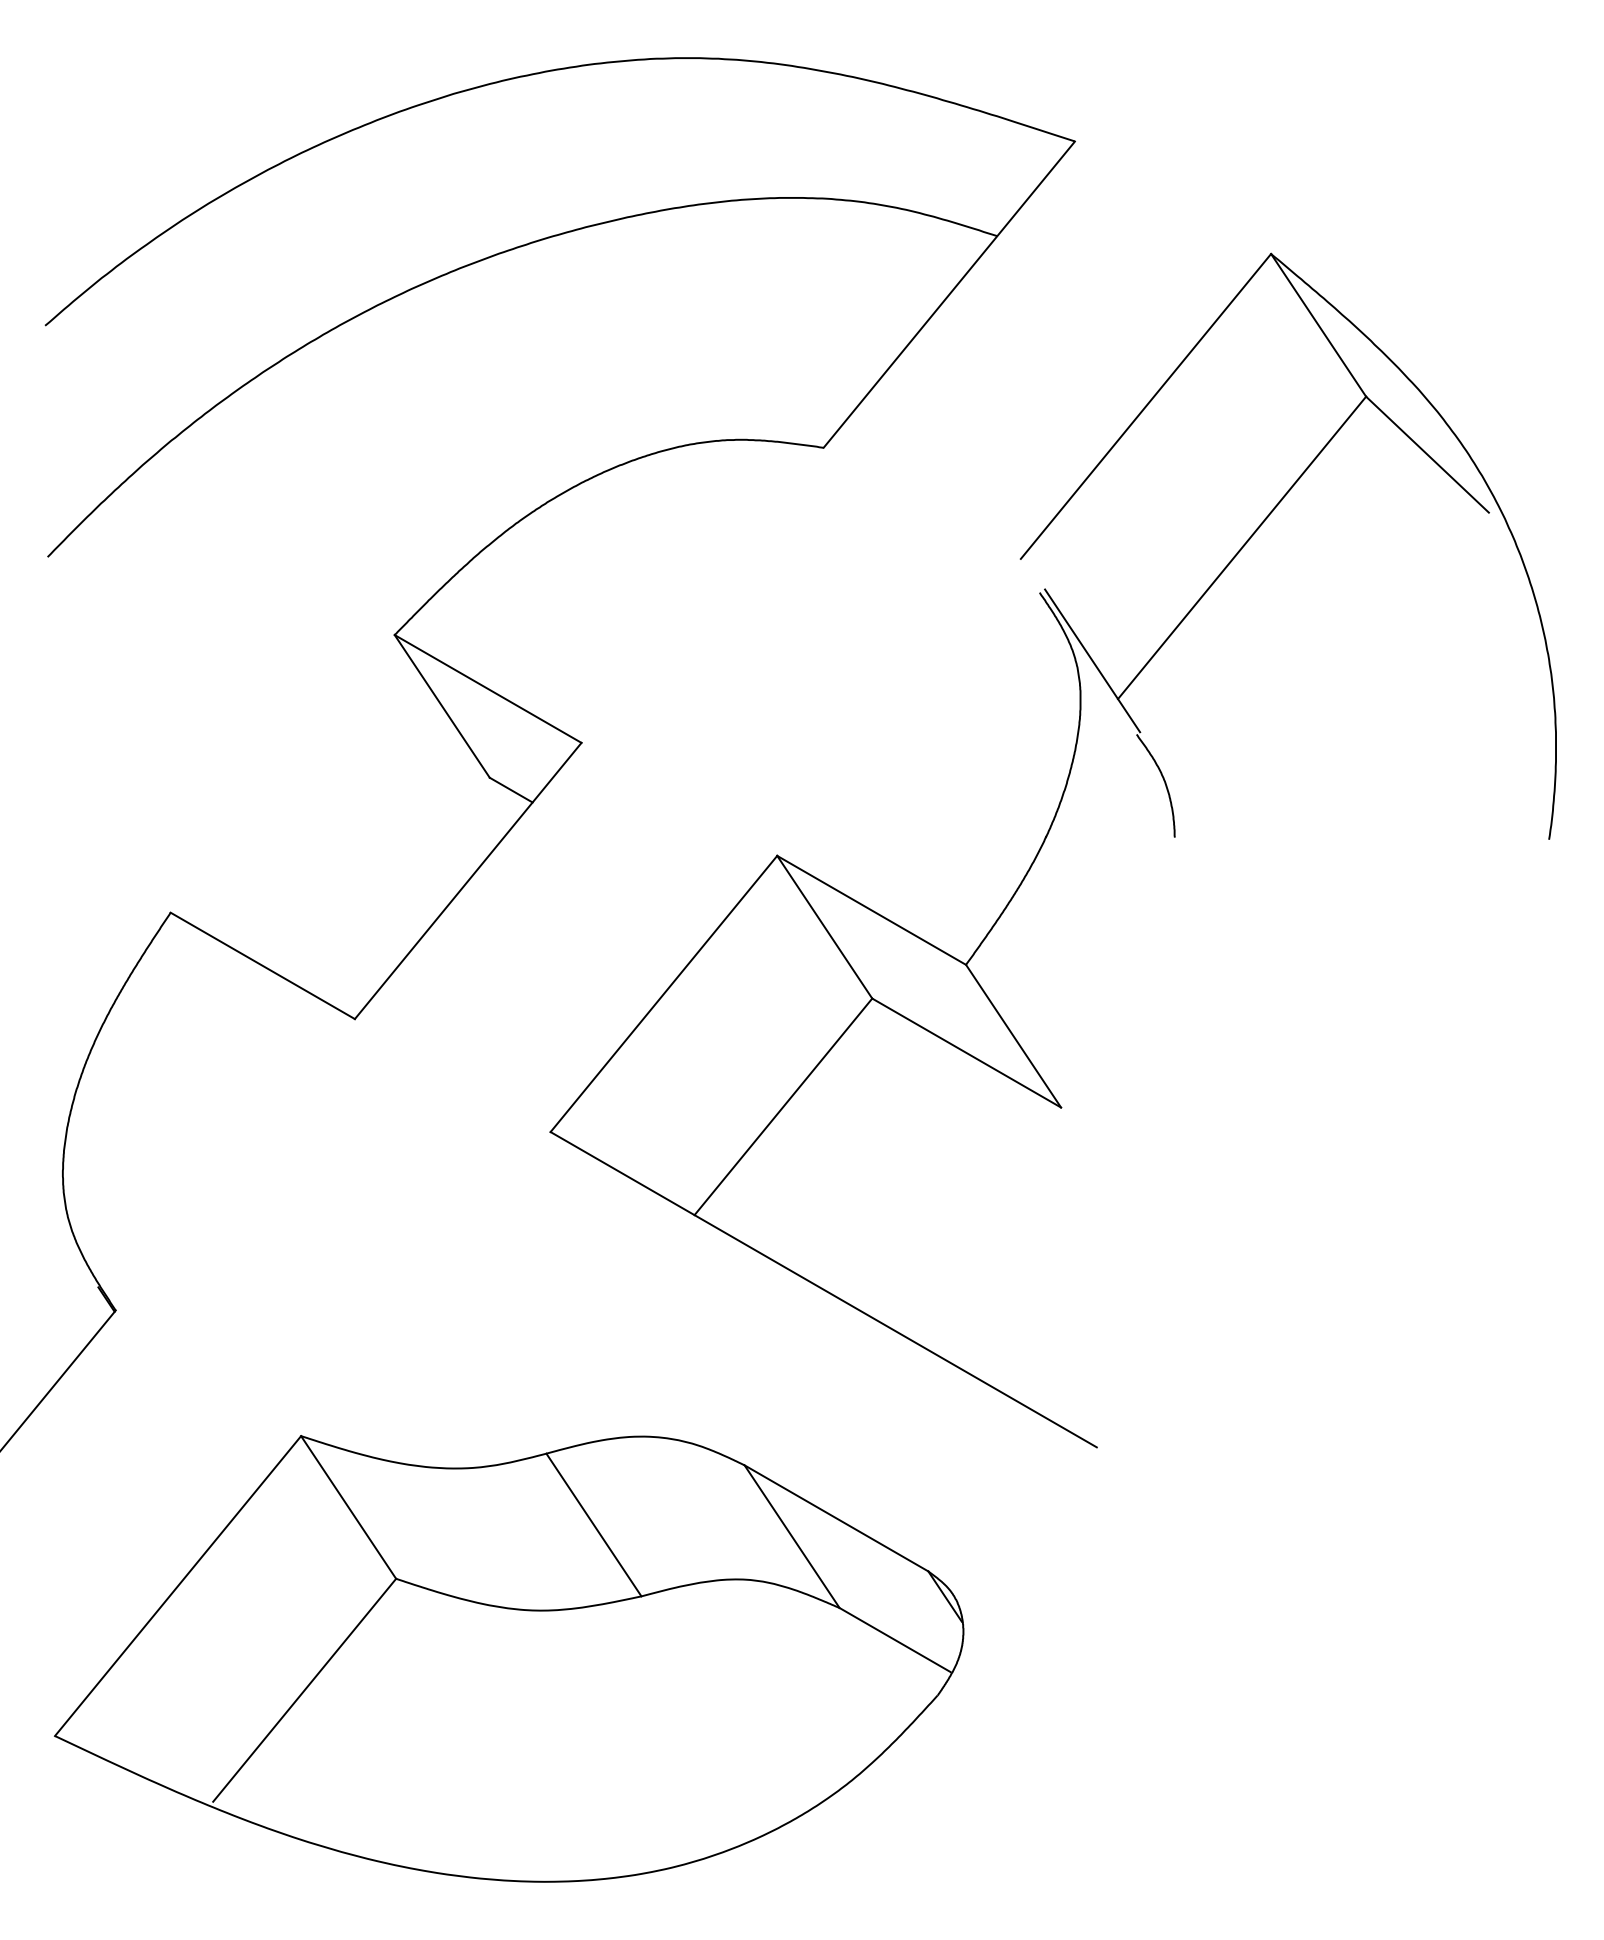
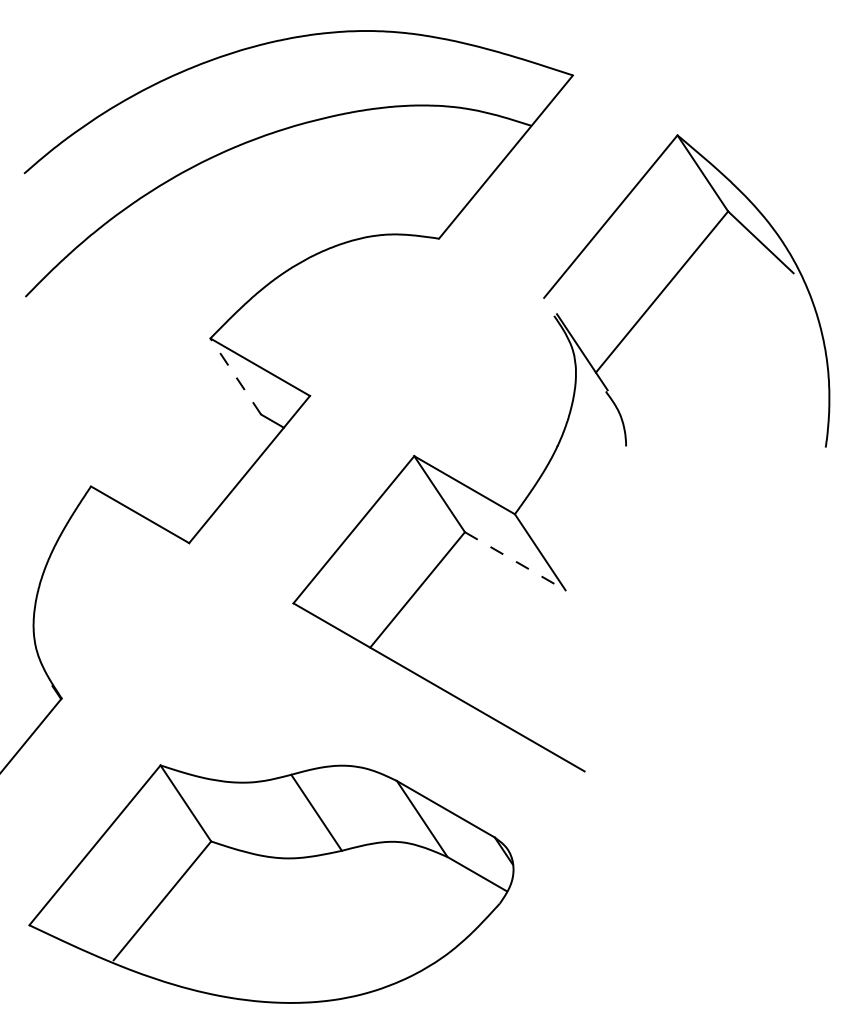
line: (441, 706) -> (235, 376), solid -> dashed
line: (967, 1053) -> (515, 561), solid -> dashed

